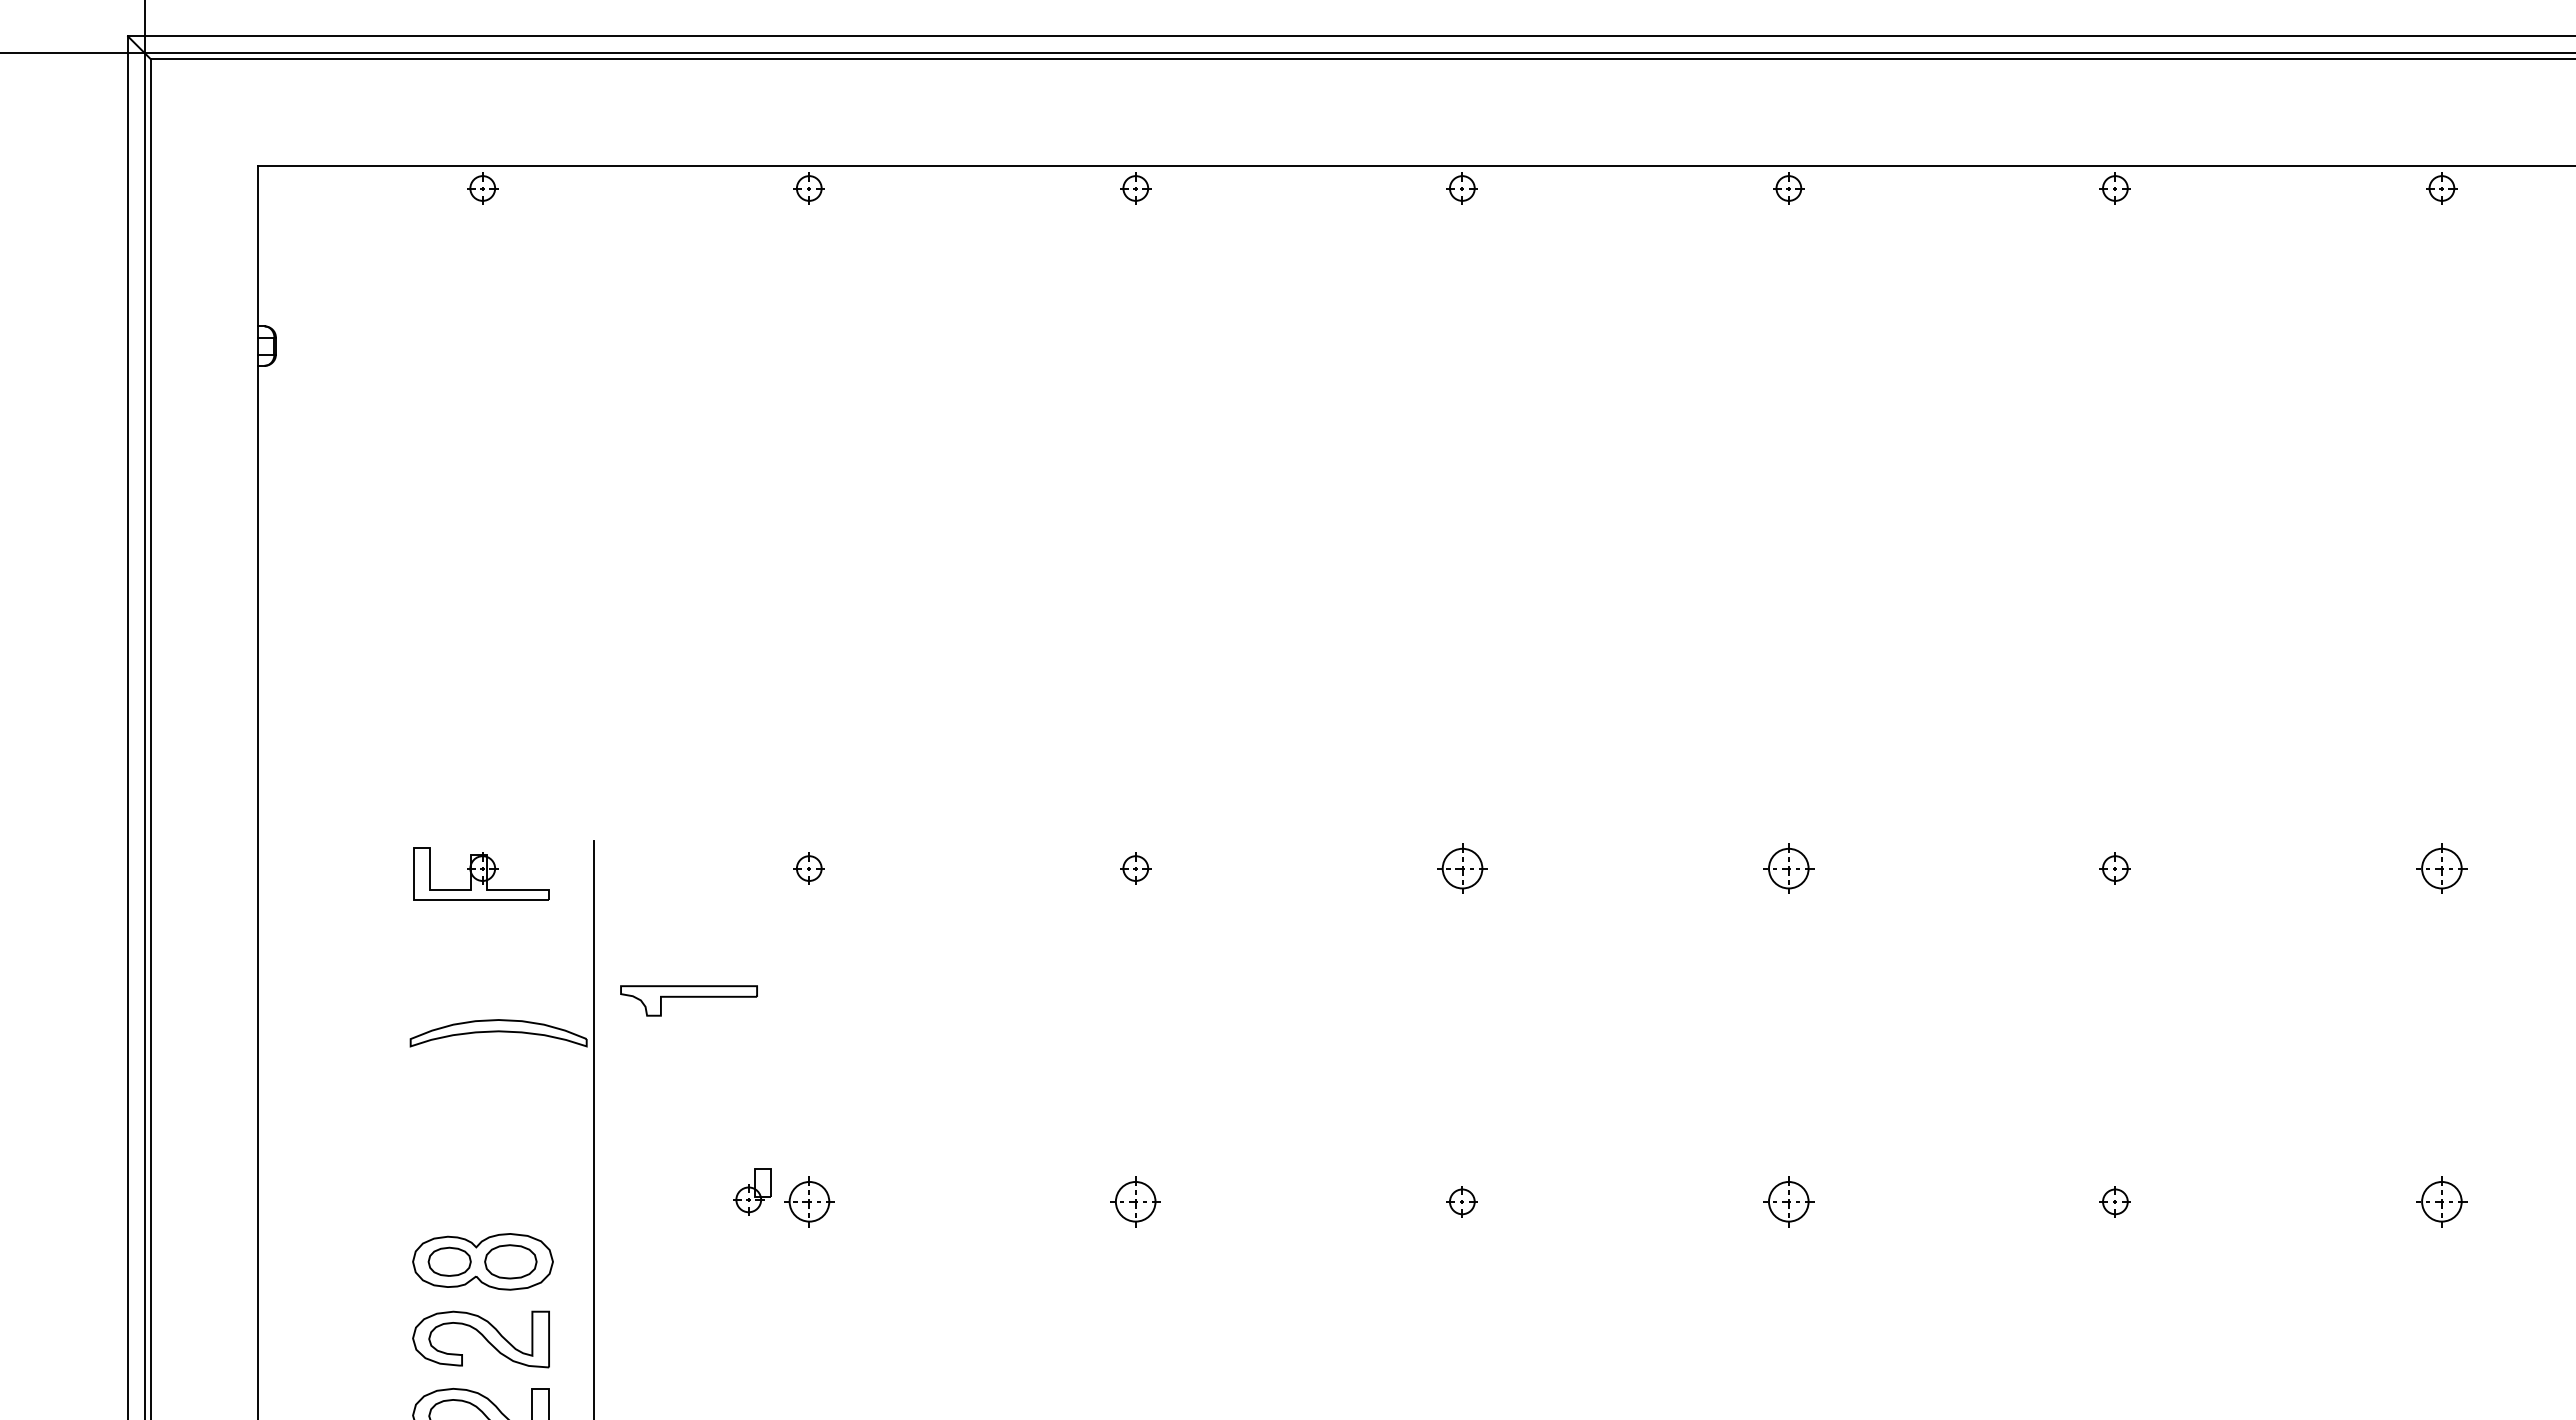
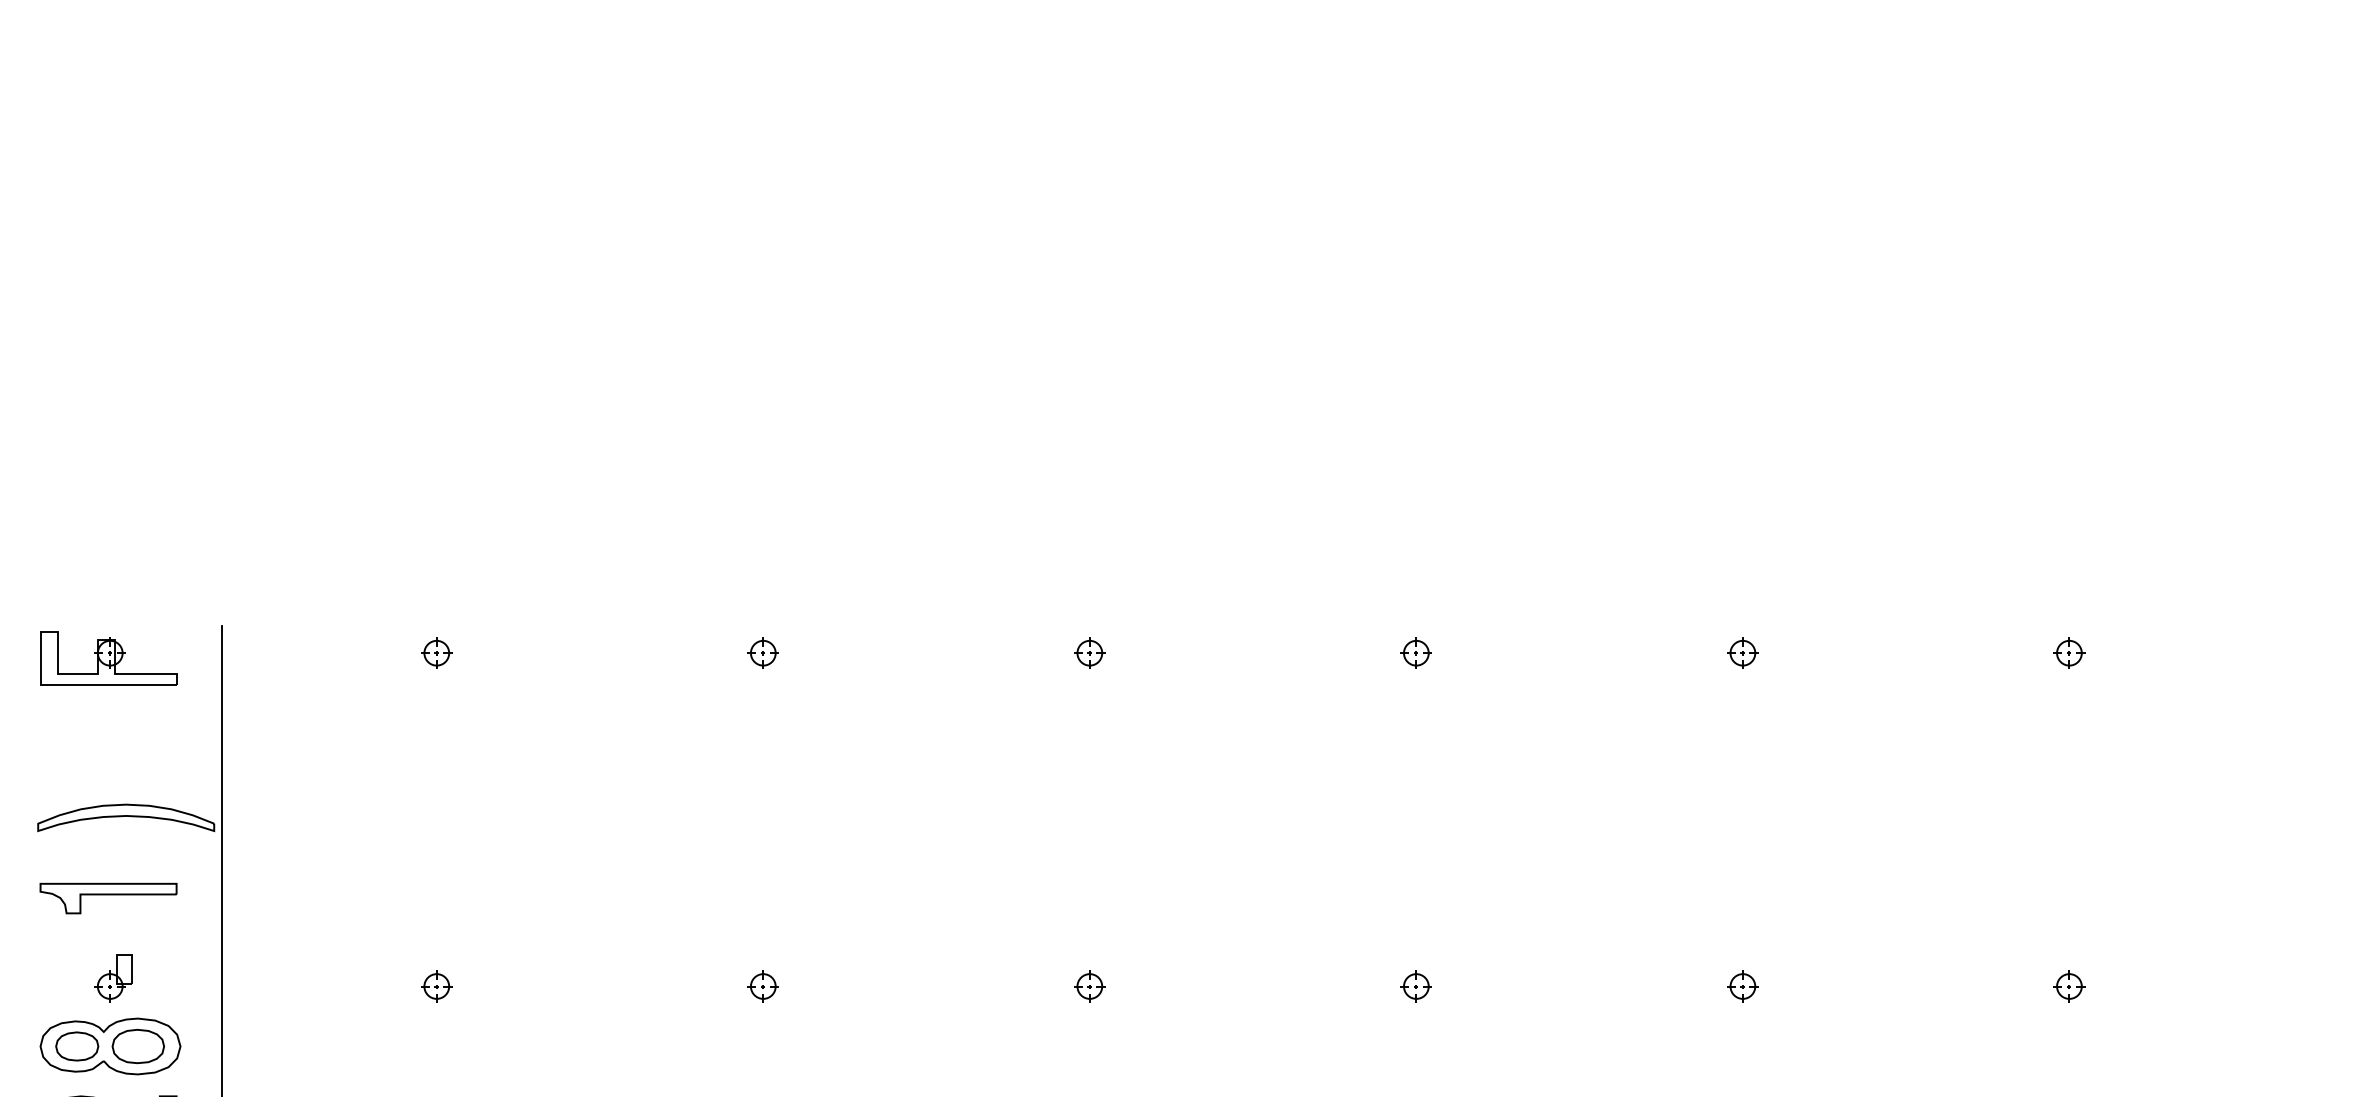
part: (1461, 868) -> (1089, 653), size x0.62
part: (1788, 868) -> (1416, 653), size x0.62
part: (2441, 868) -> (2069, 653), size x0.62
part: (688, 1000) -> (108, 898), moved
part: (752, 1191) -> (114, 978), moved
part: (808, 1201) -> (436, 986), size x0.62
part: (1135, 1201) -> (763, 986), size x0.62
part: (1788, 1201) -> (1416, 986), size x0.62
part: (2441, 1201) -> (2069, 986), size x0.62

